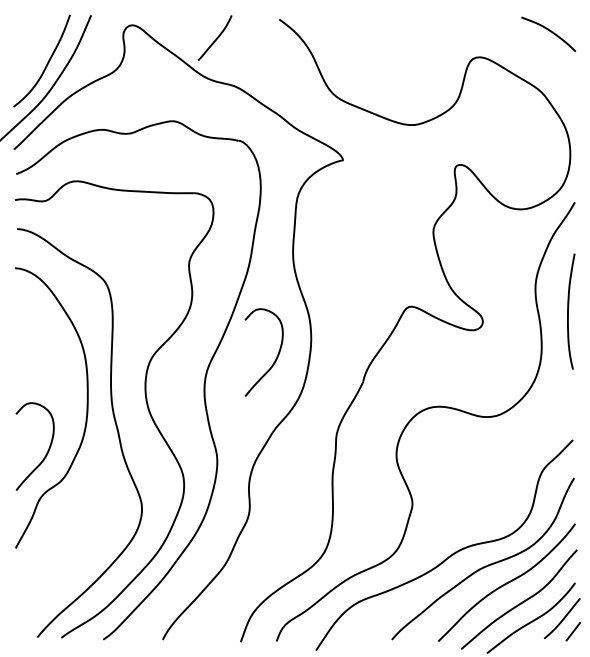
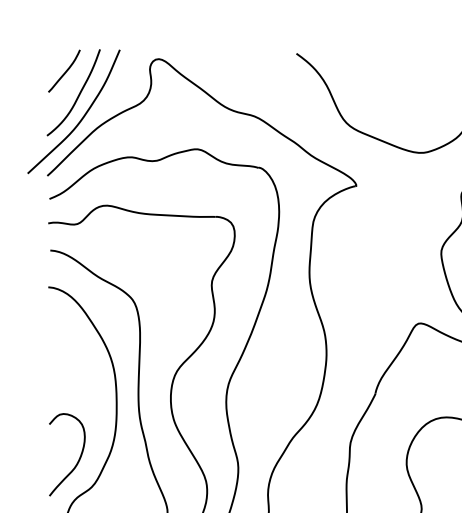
curve: (215, 38) -> (64, 71), moved
curve: (275, 358) -> (292, 372), removed

